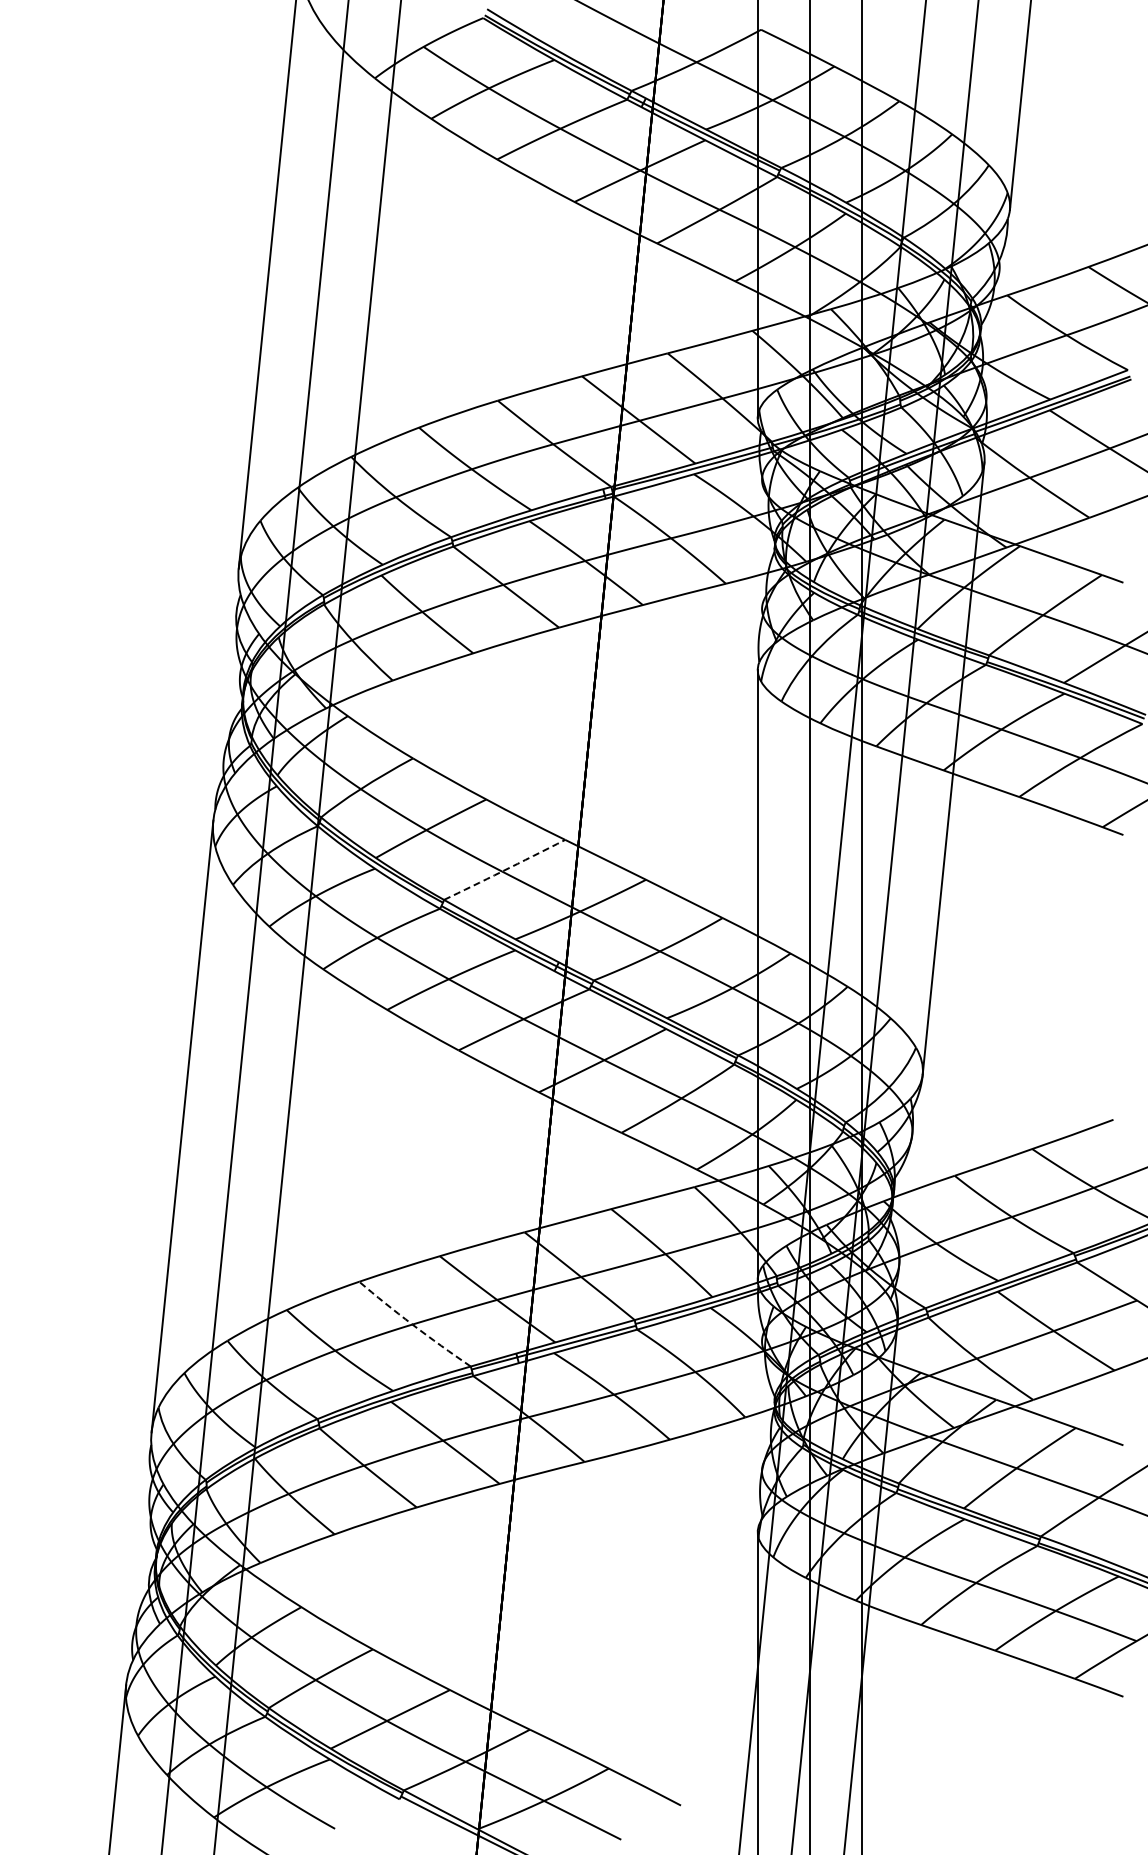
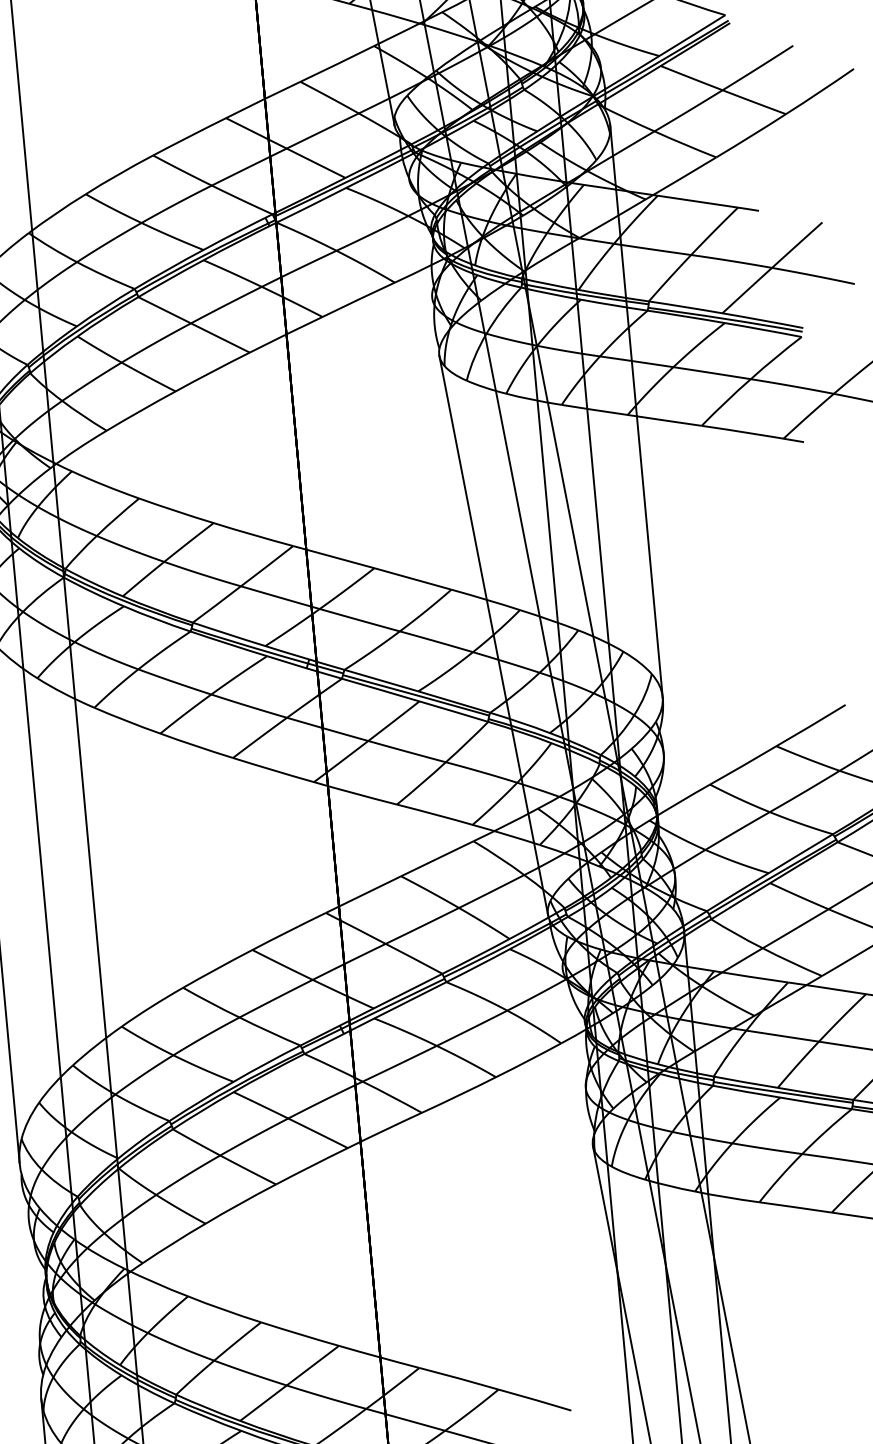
arc: (503, 871) -> (242, 586), dashed -> solid
arc: (413, 1325) -> (240, 1018), dashed -> solid

